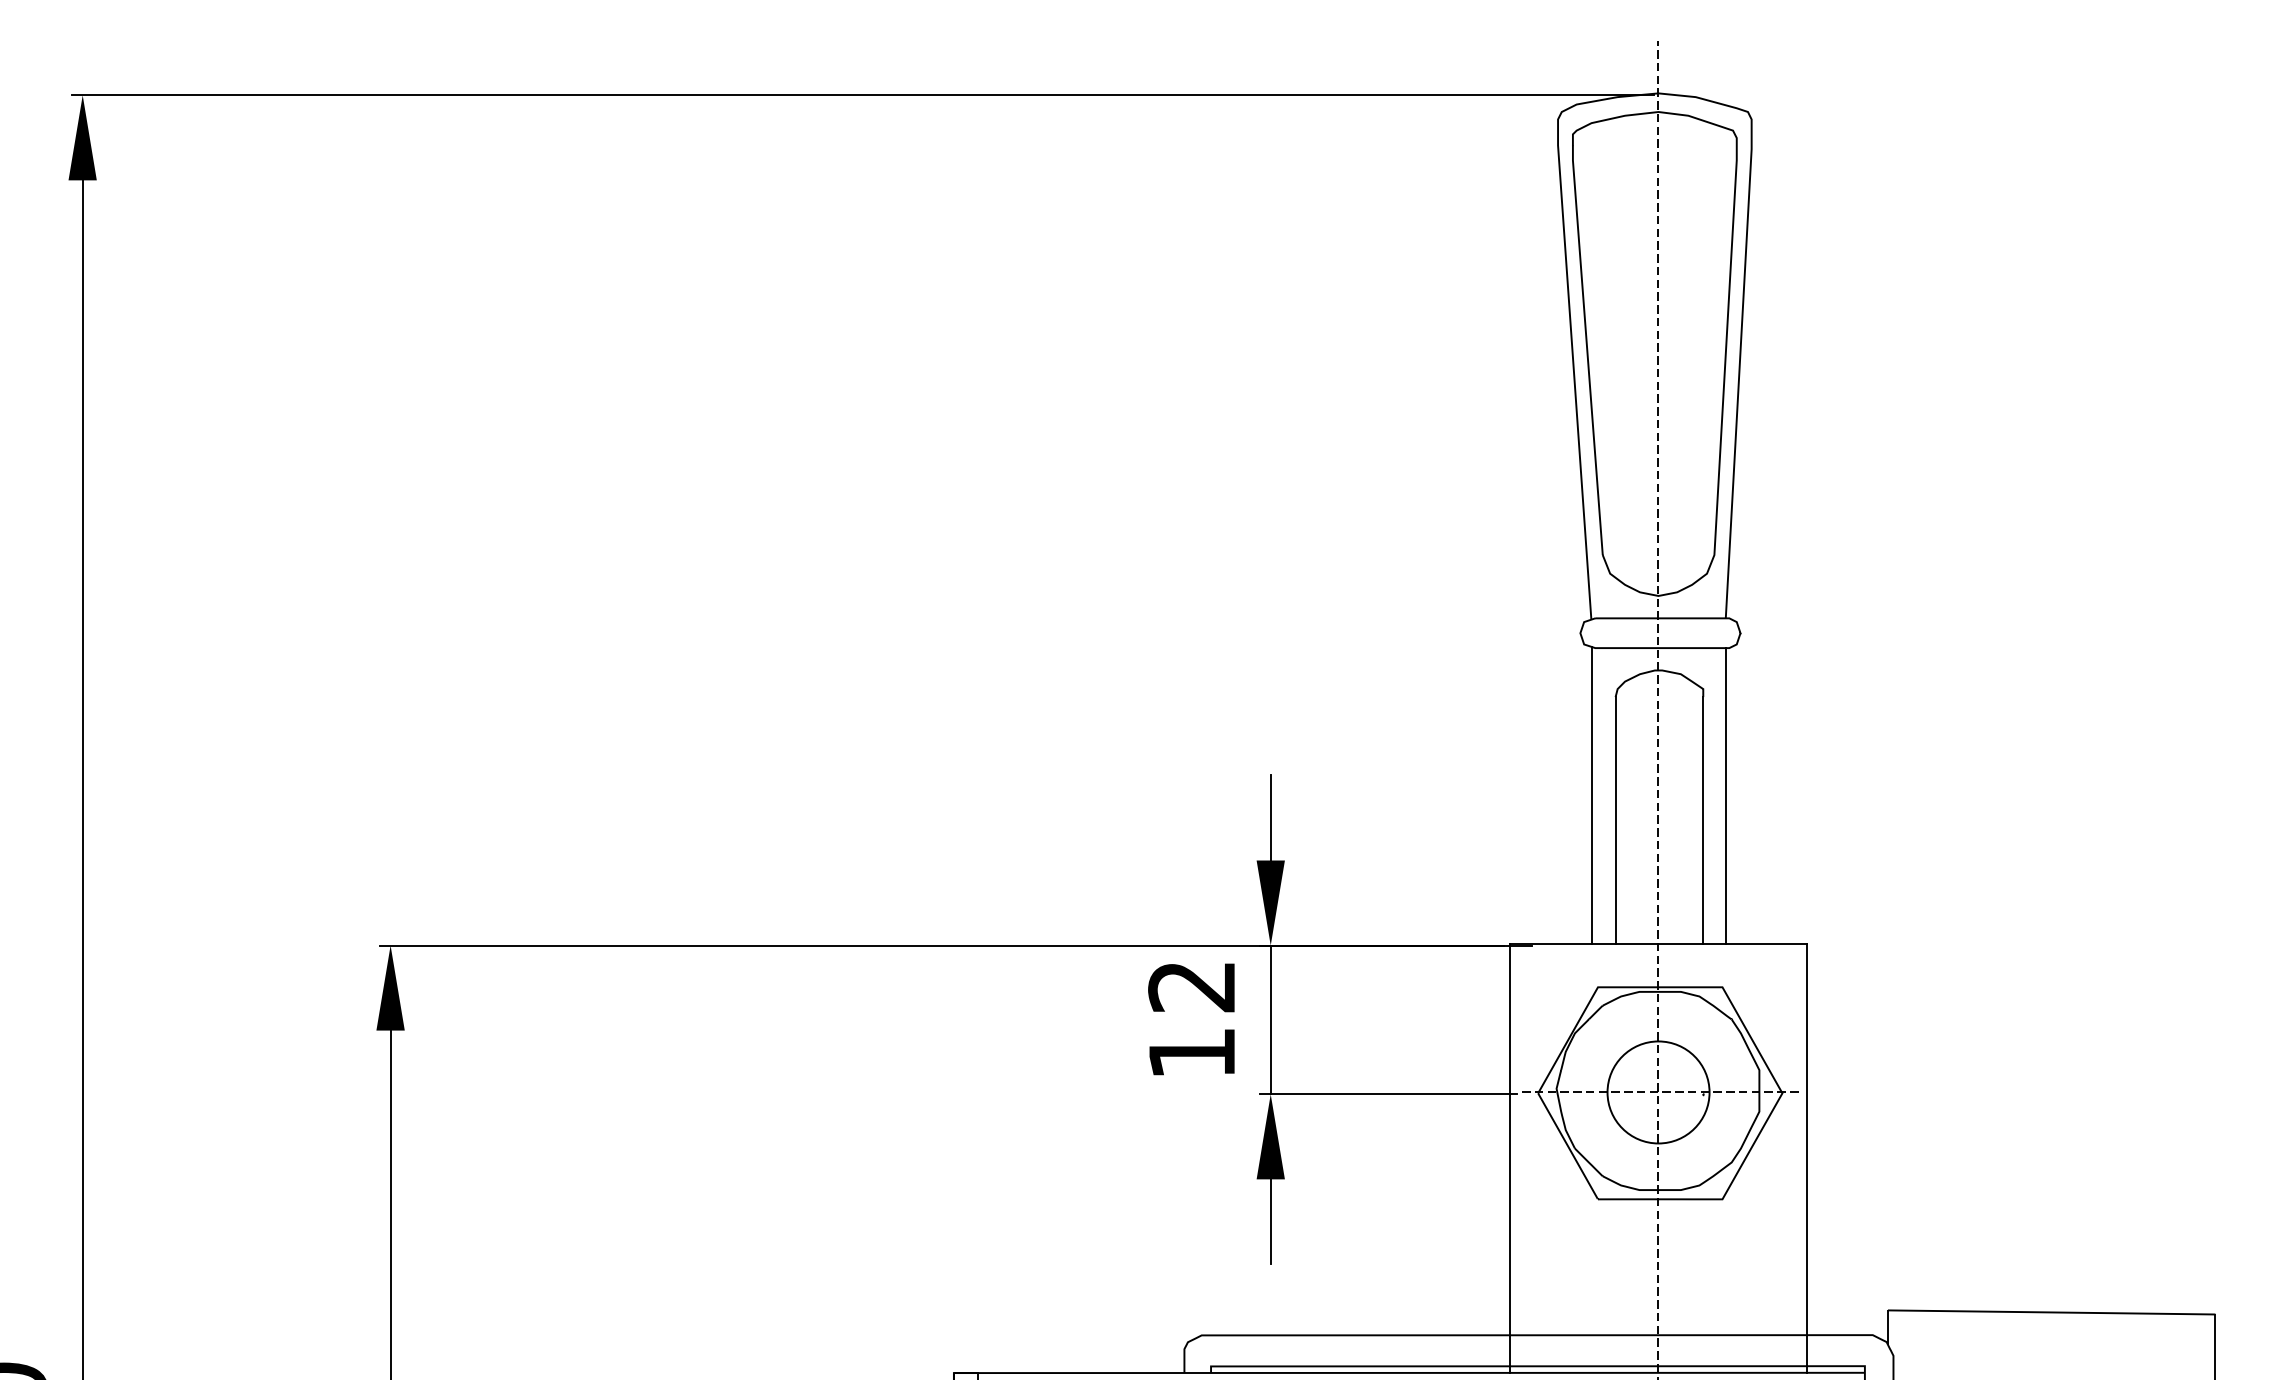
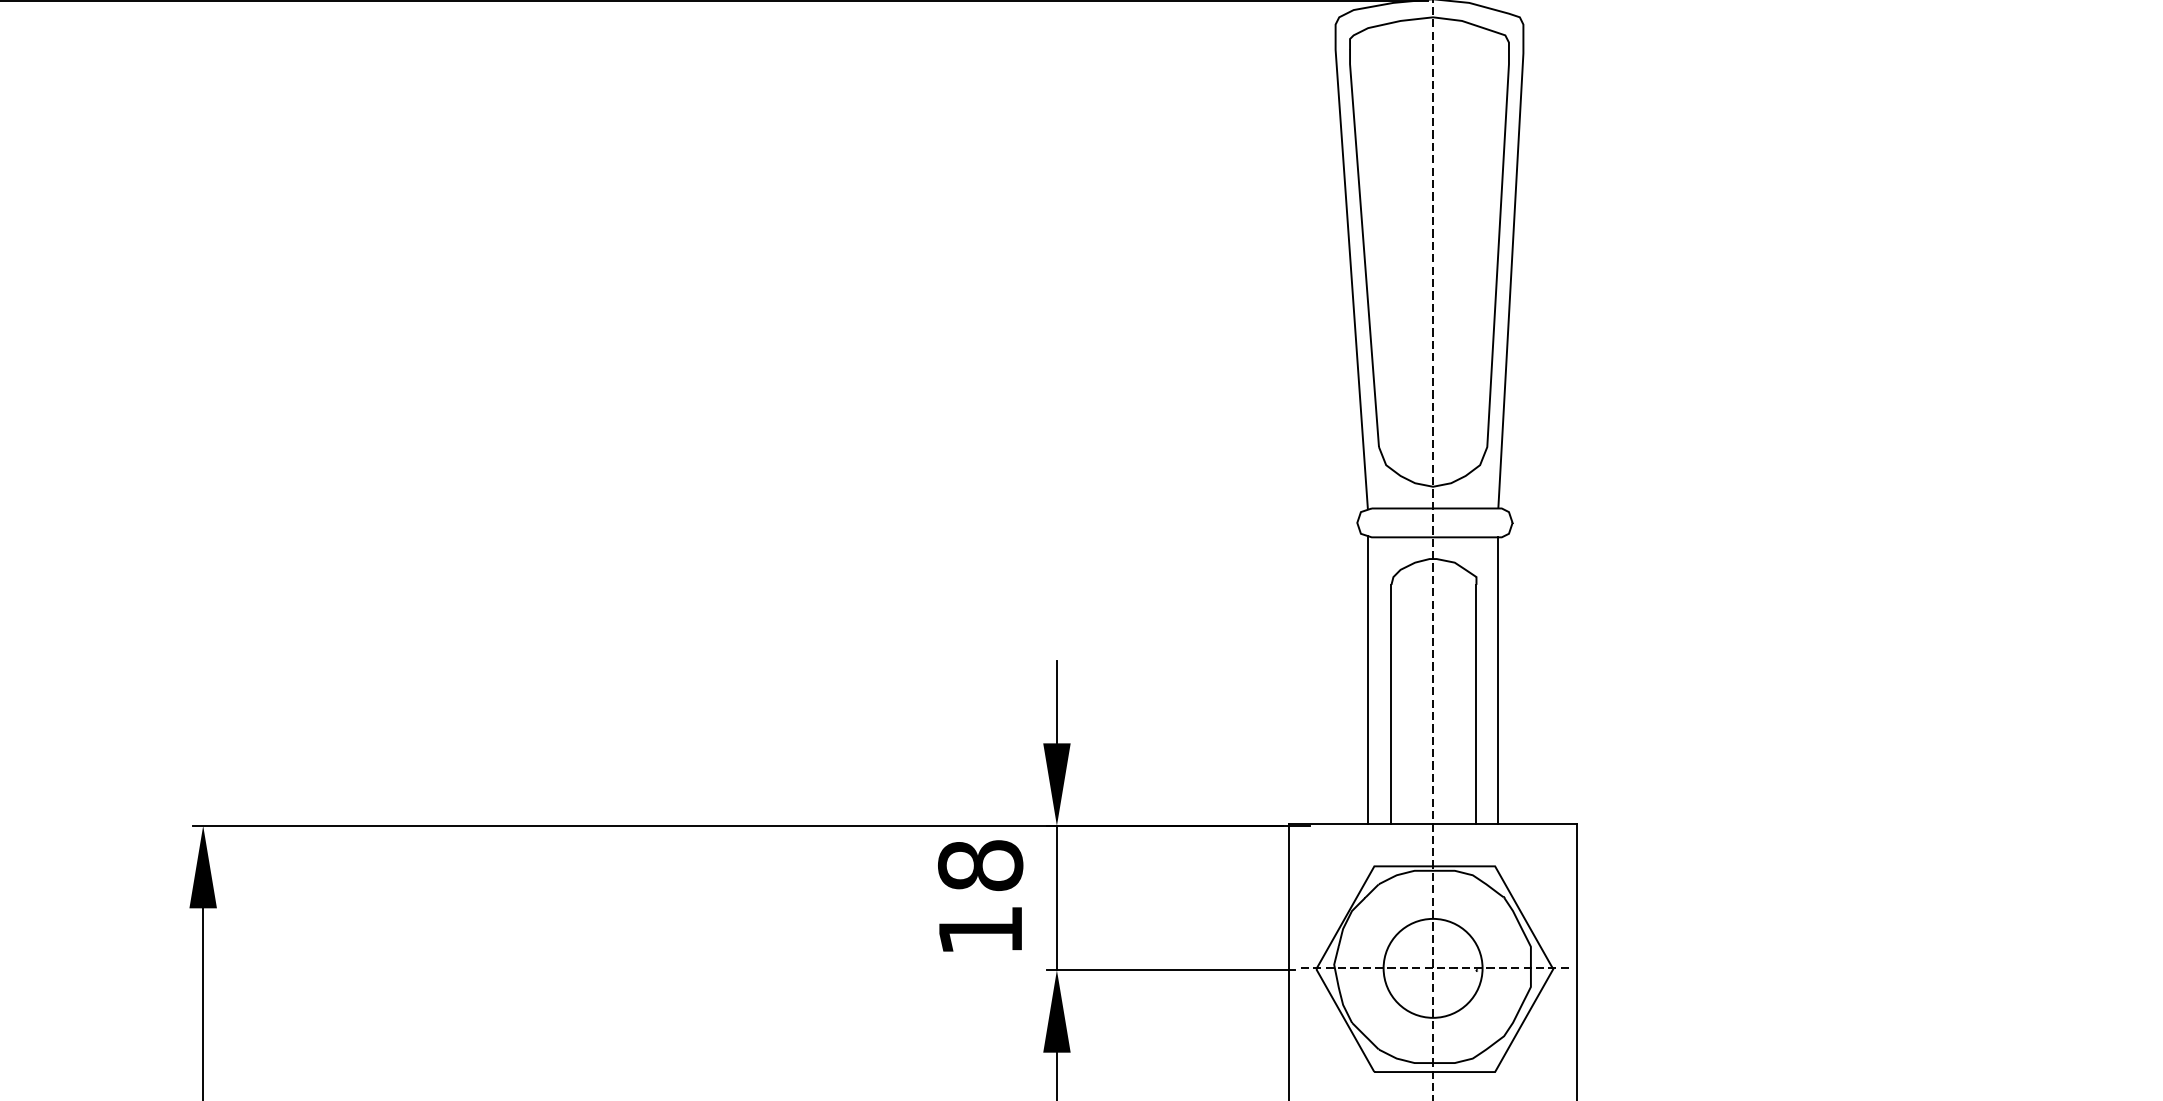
text: (1192, 986) -> (981, 865), 12 -> 18

